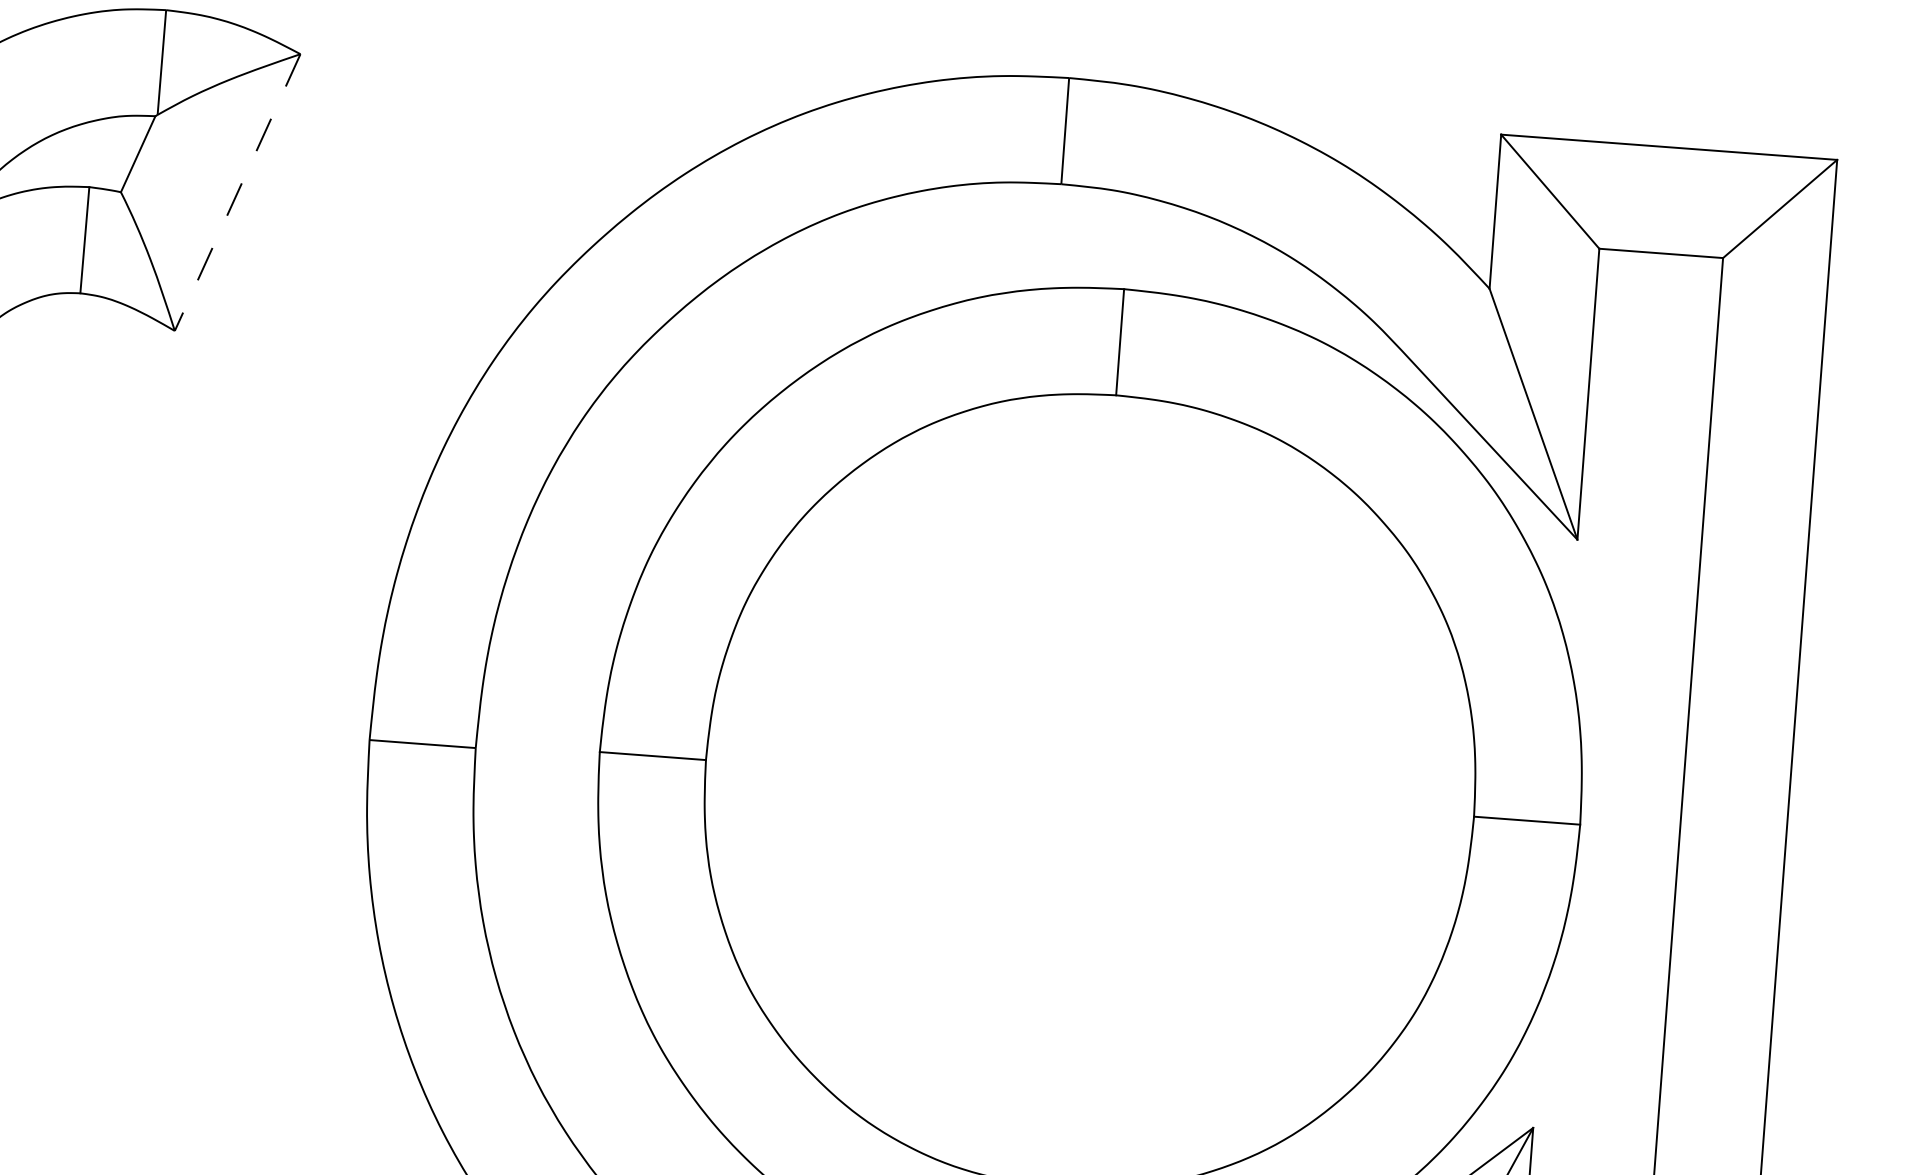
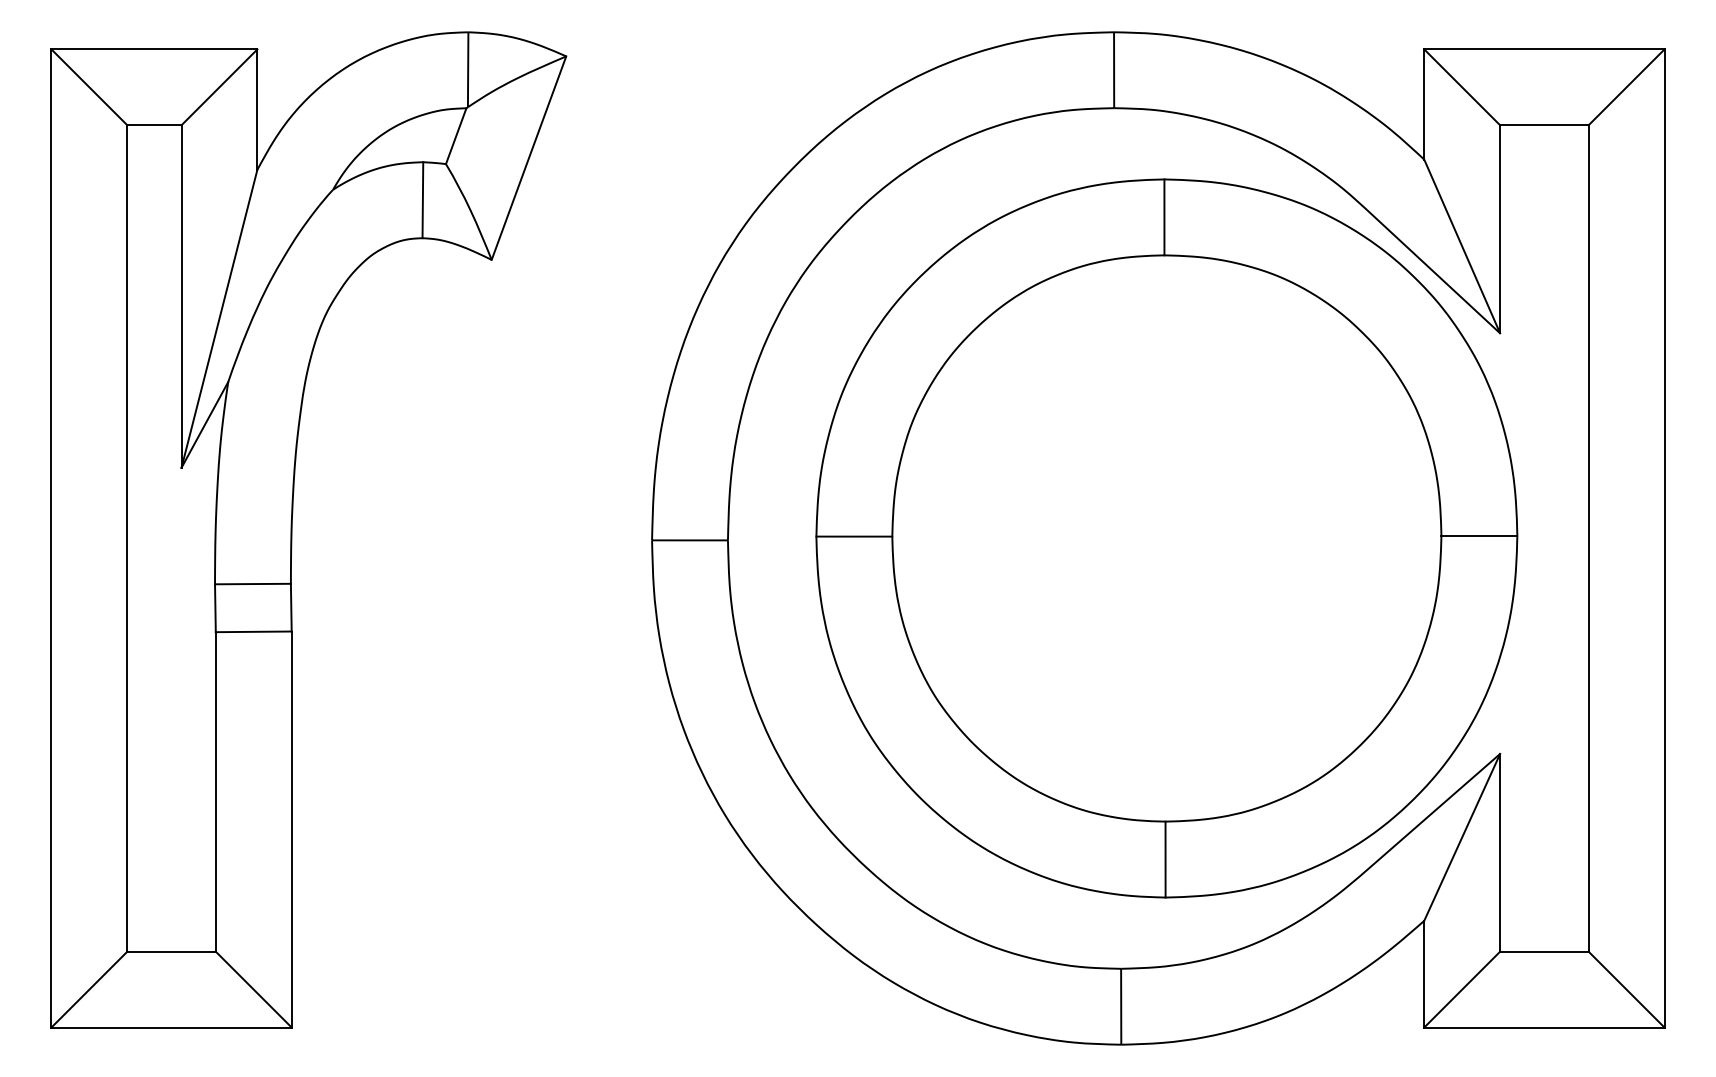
line: (236, 193) -> (528, 158), dashed -> solid

